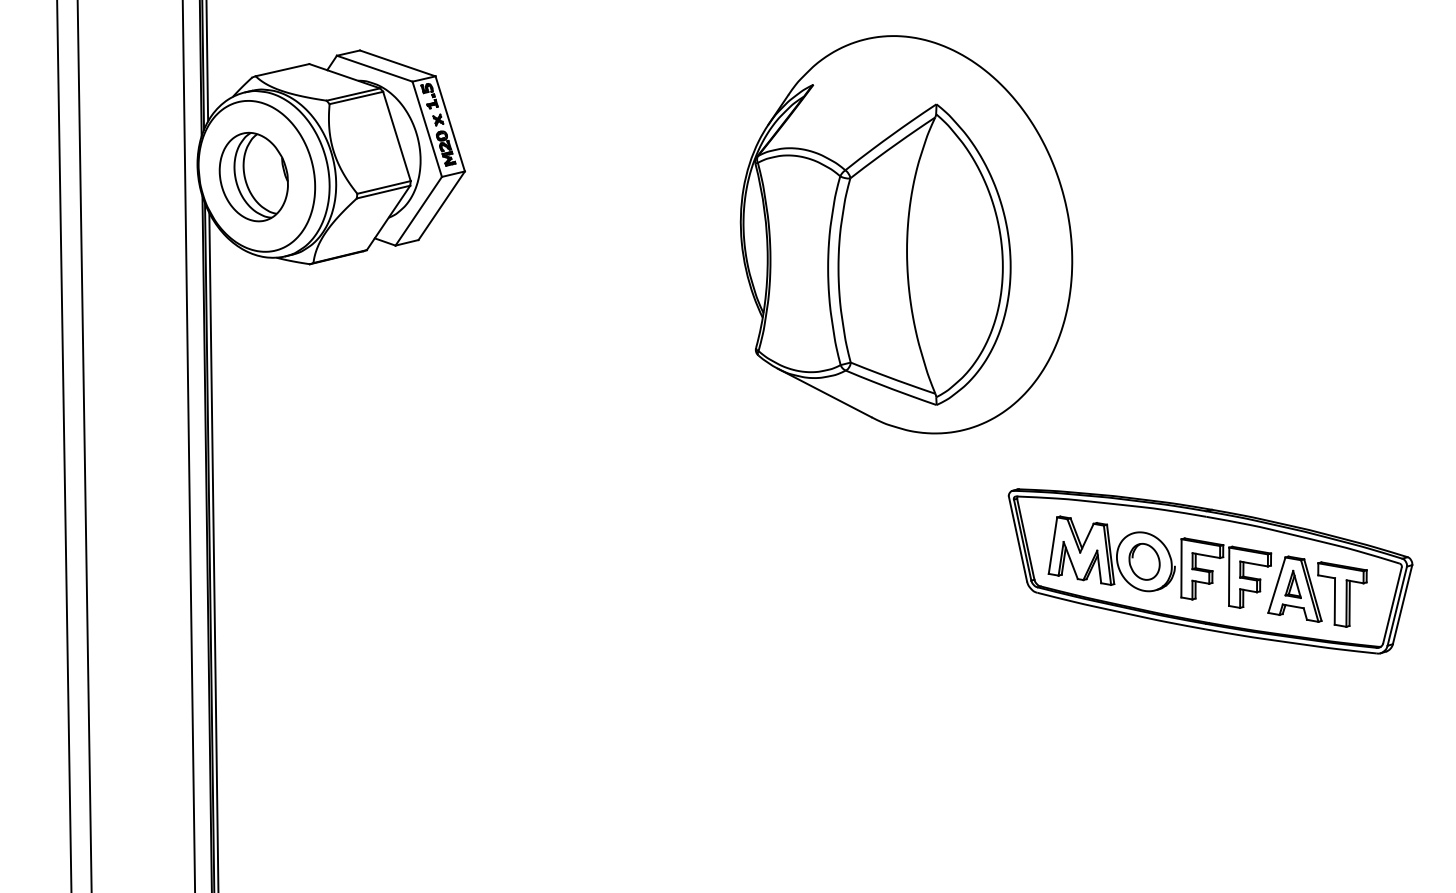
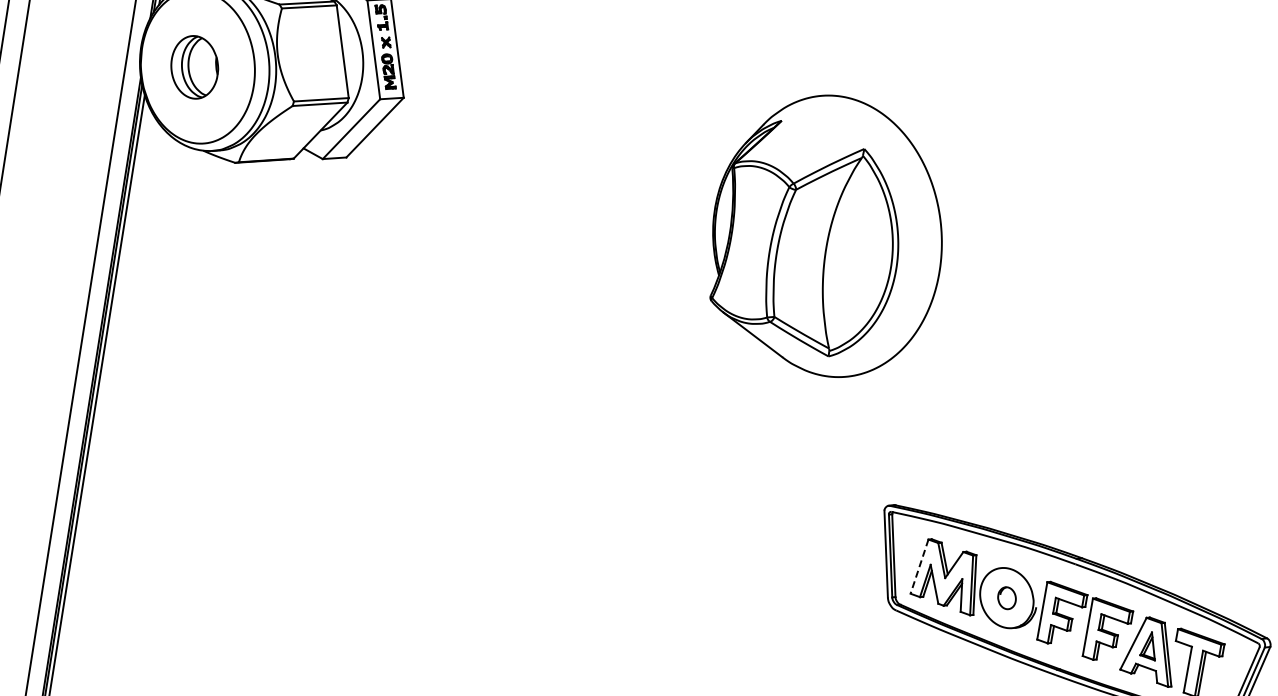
part: (253, 176) -> (194, 66), size x0.7
part: (906, 234) -> (828, 235), size x0.7
line: (1052, 545) -> (919, 566), solid -> dashed
part: (1144, 561) -> (1007, 597), size x0.6

